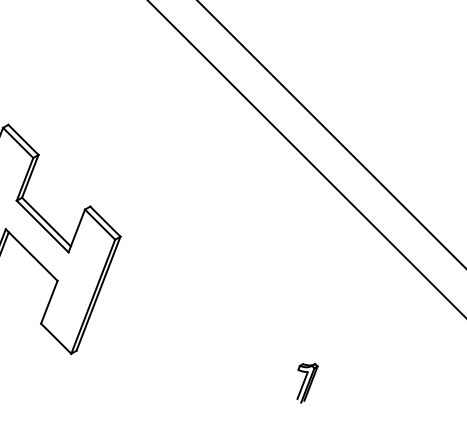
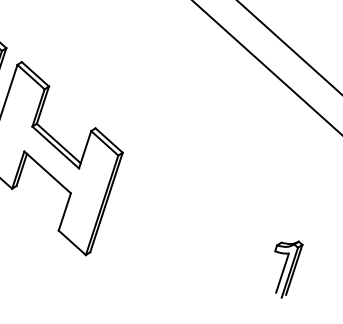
part: (307, 383) -> (289, 269), size x1.67

